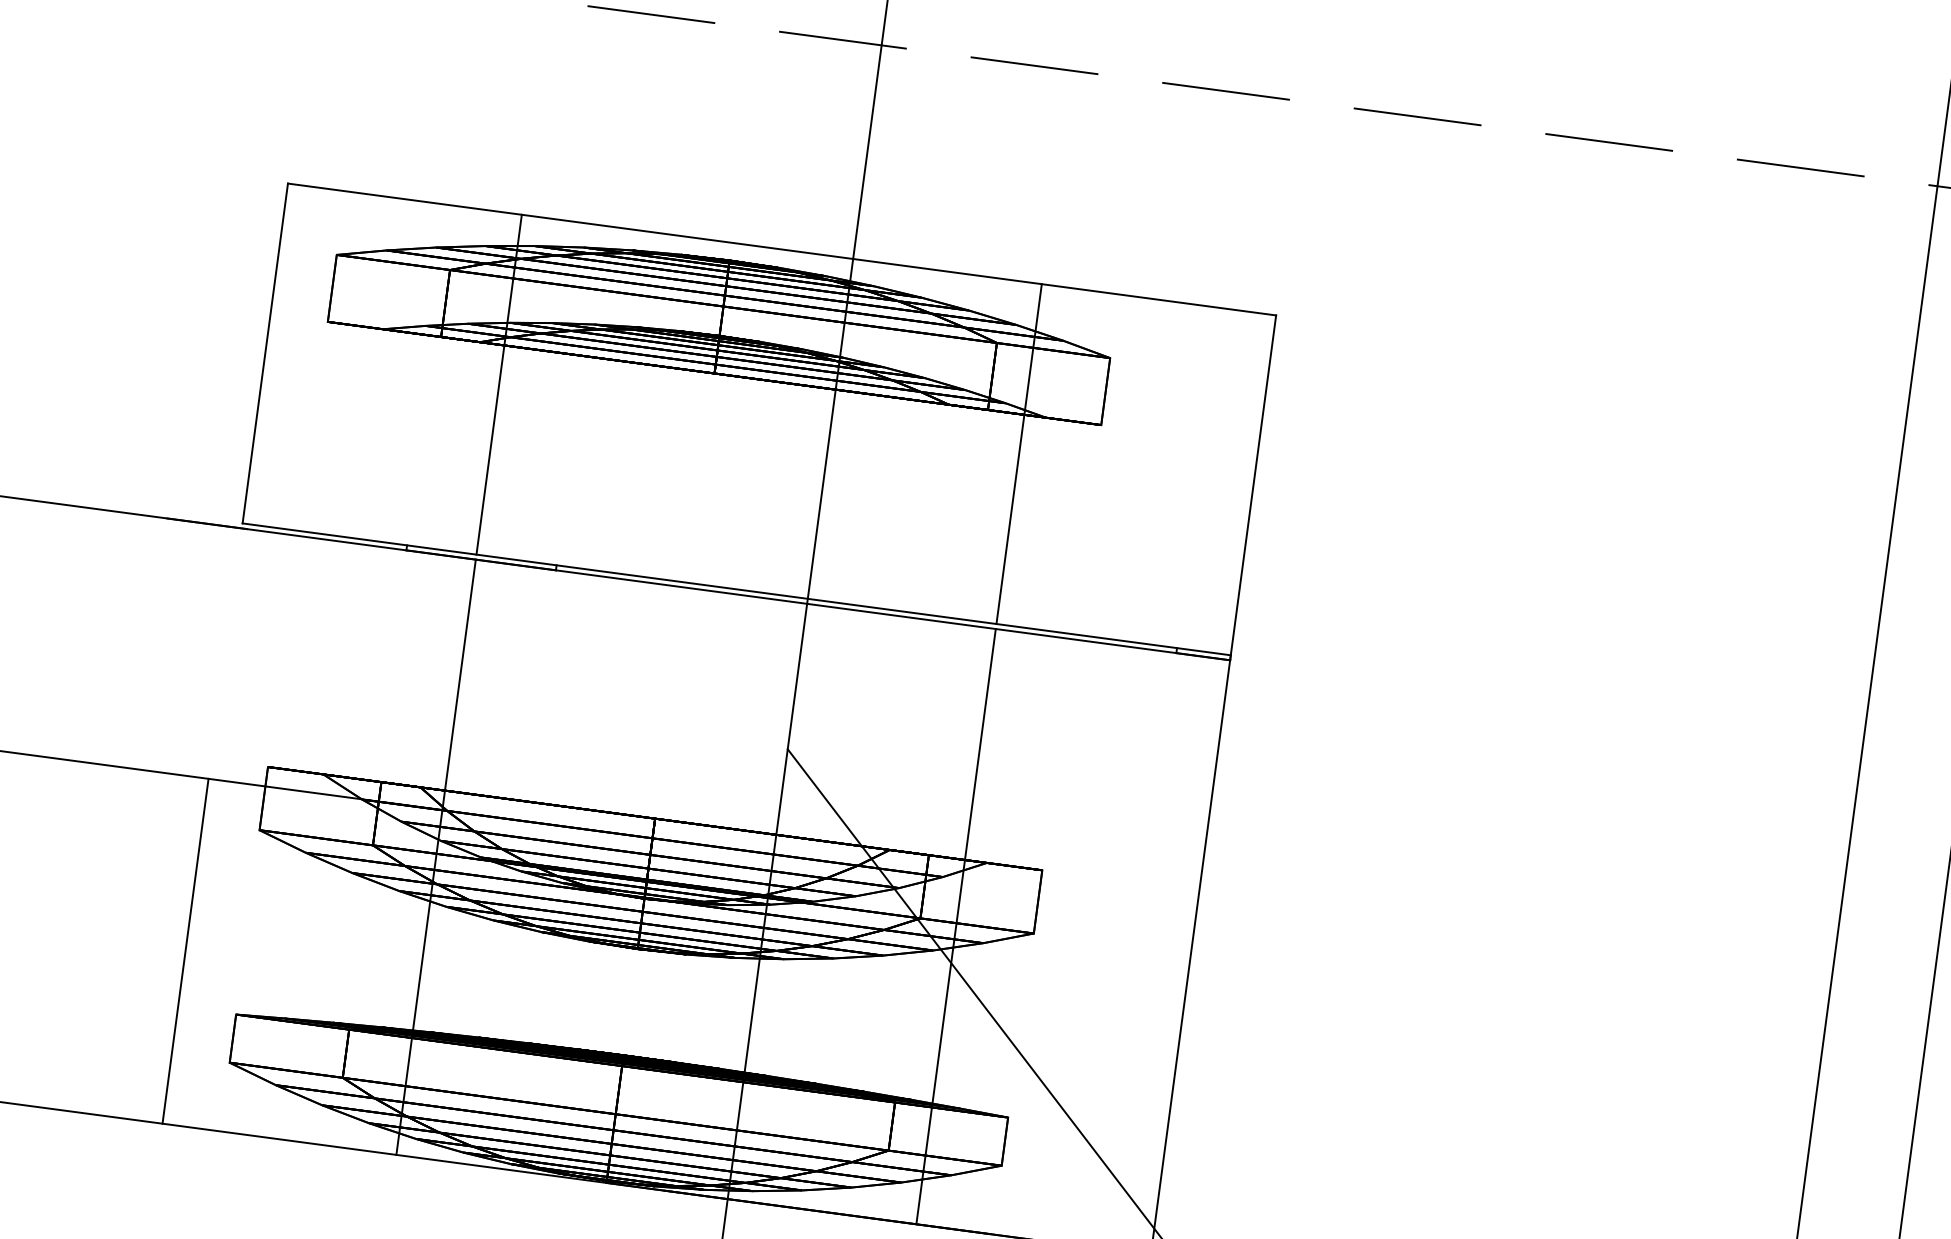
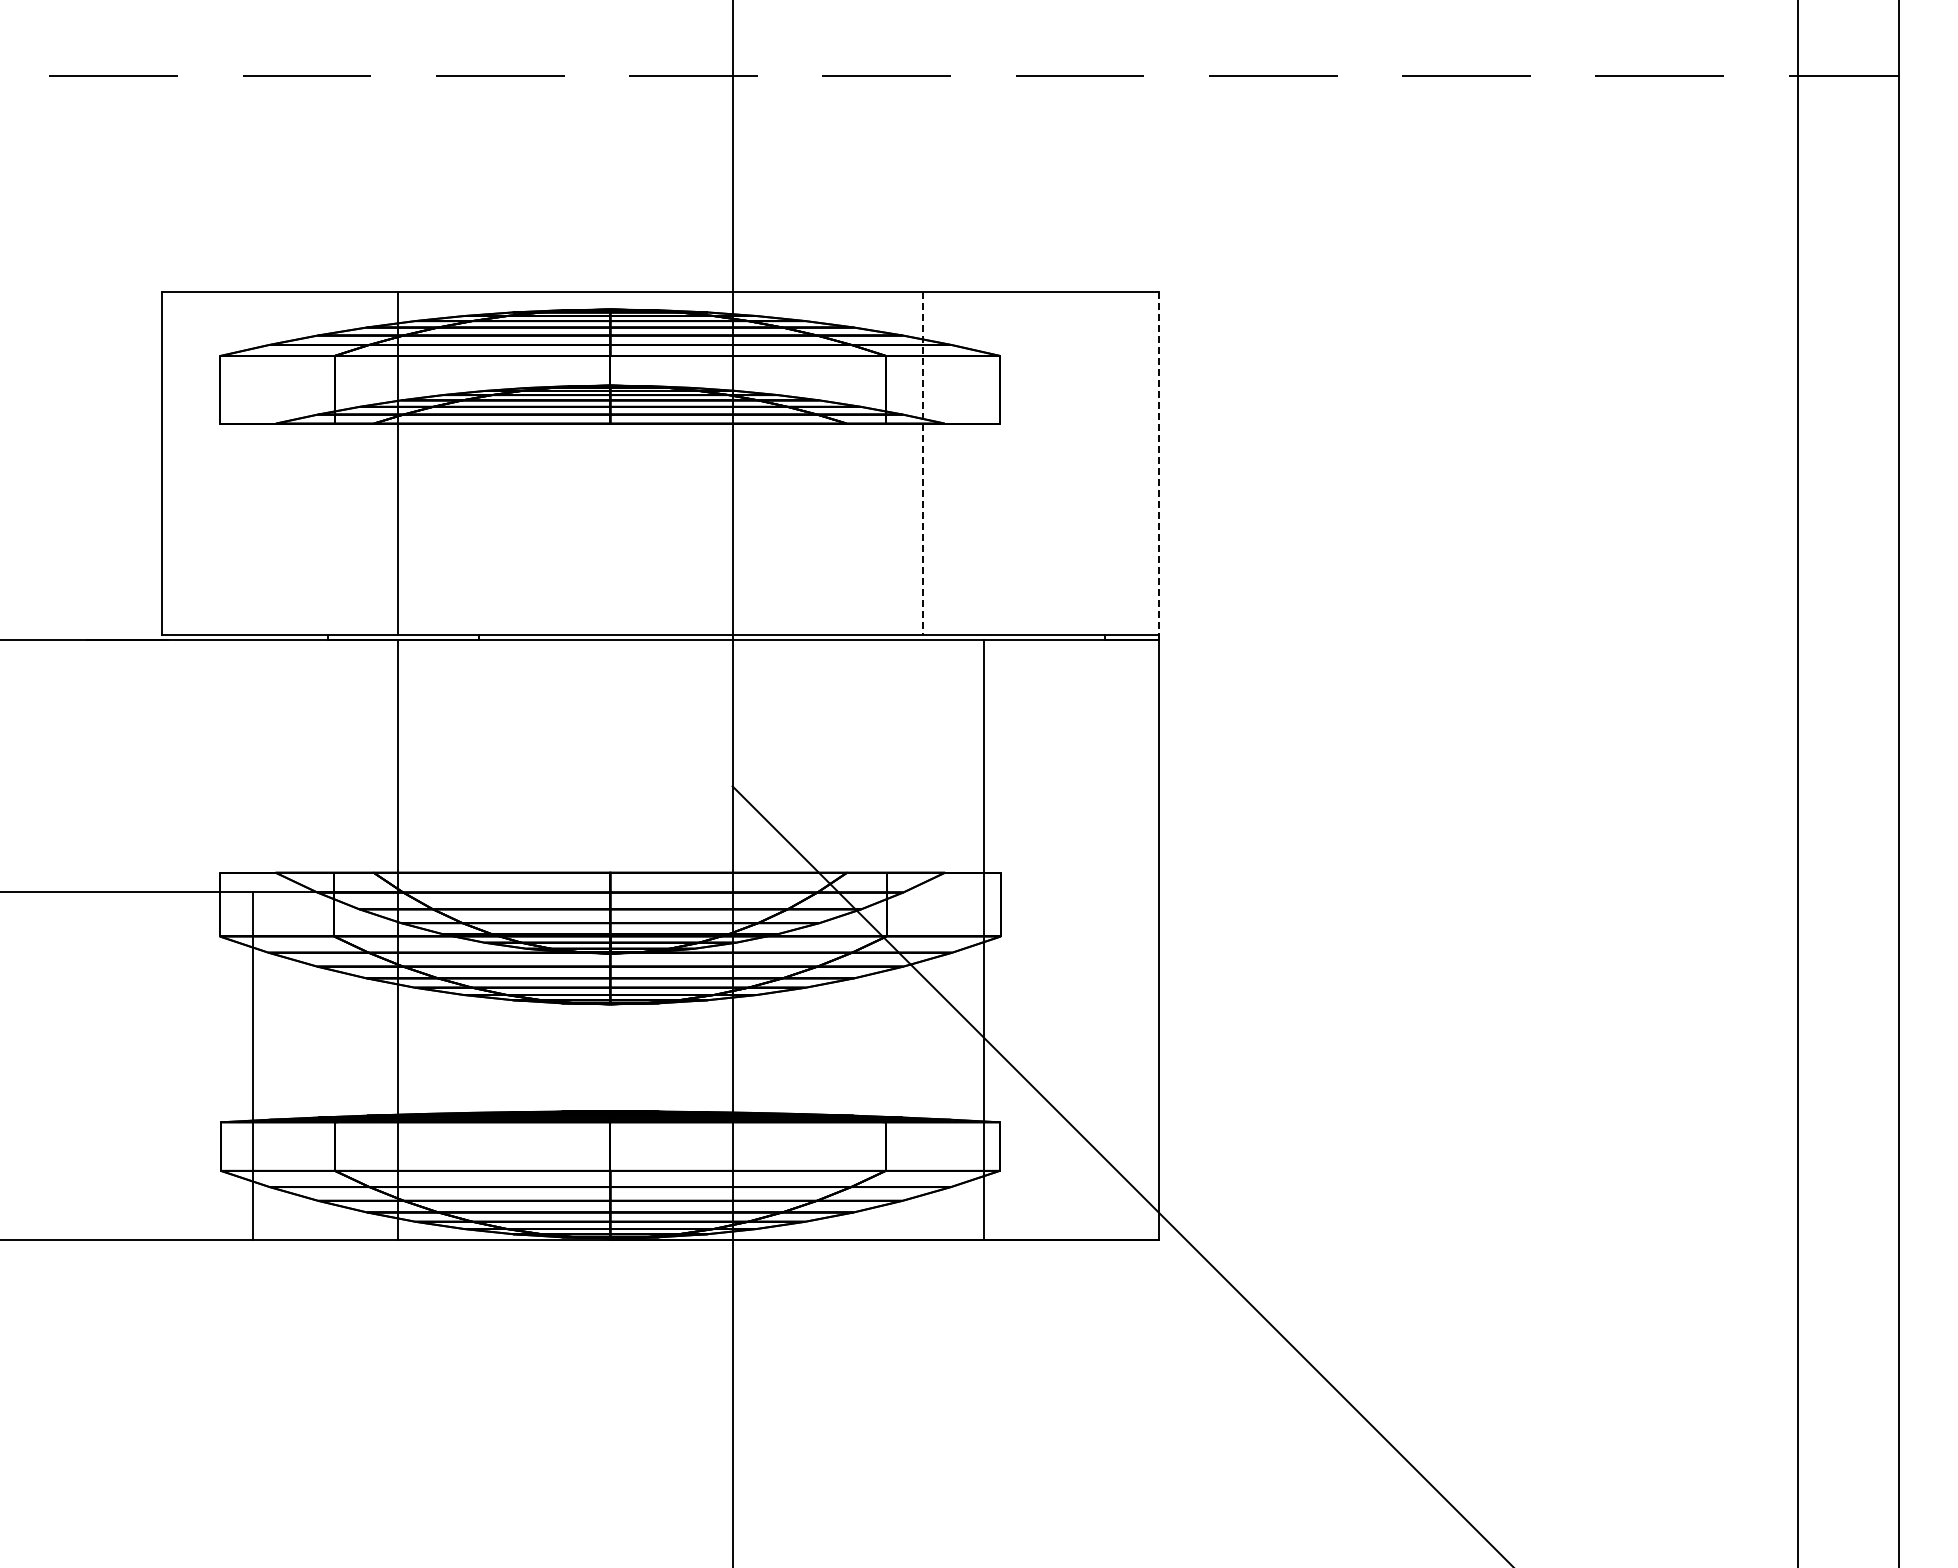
line: (1018, 454) -> (922, 463), solid -> dashed
line: (1253, 487) -> (1159, 465), solid -> dashed
line: (955, 926) -> (983, 939), moved
line: (185, 951) -> (253, 1066), moved

